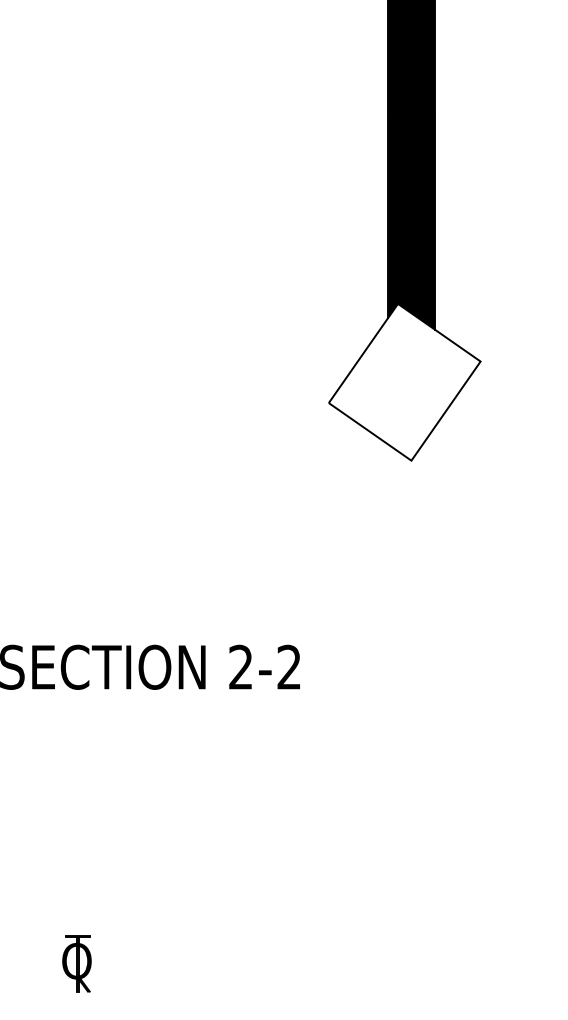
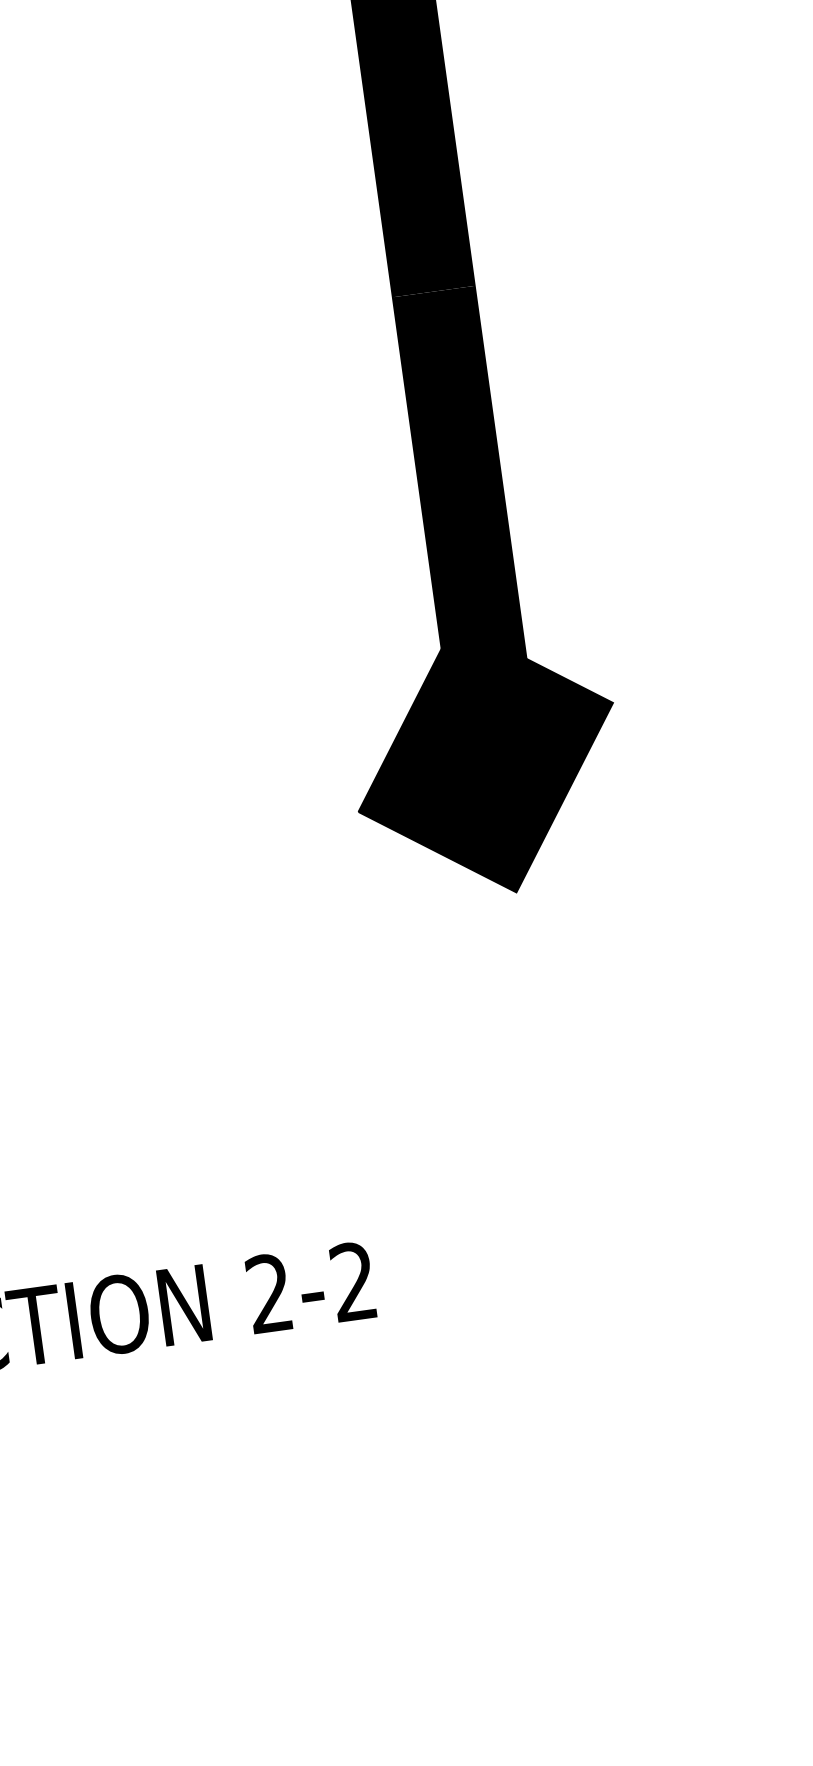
fill: (404, 381) -> (485, 756), added

